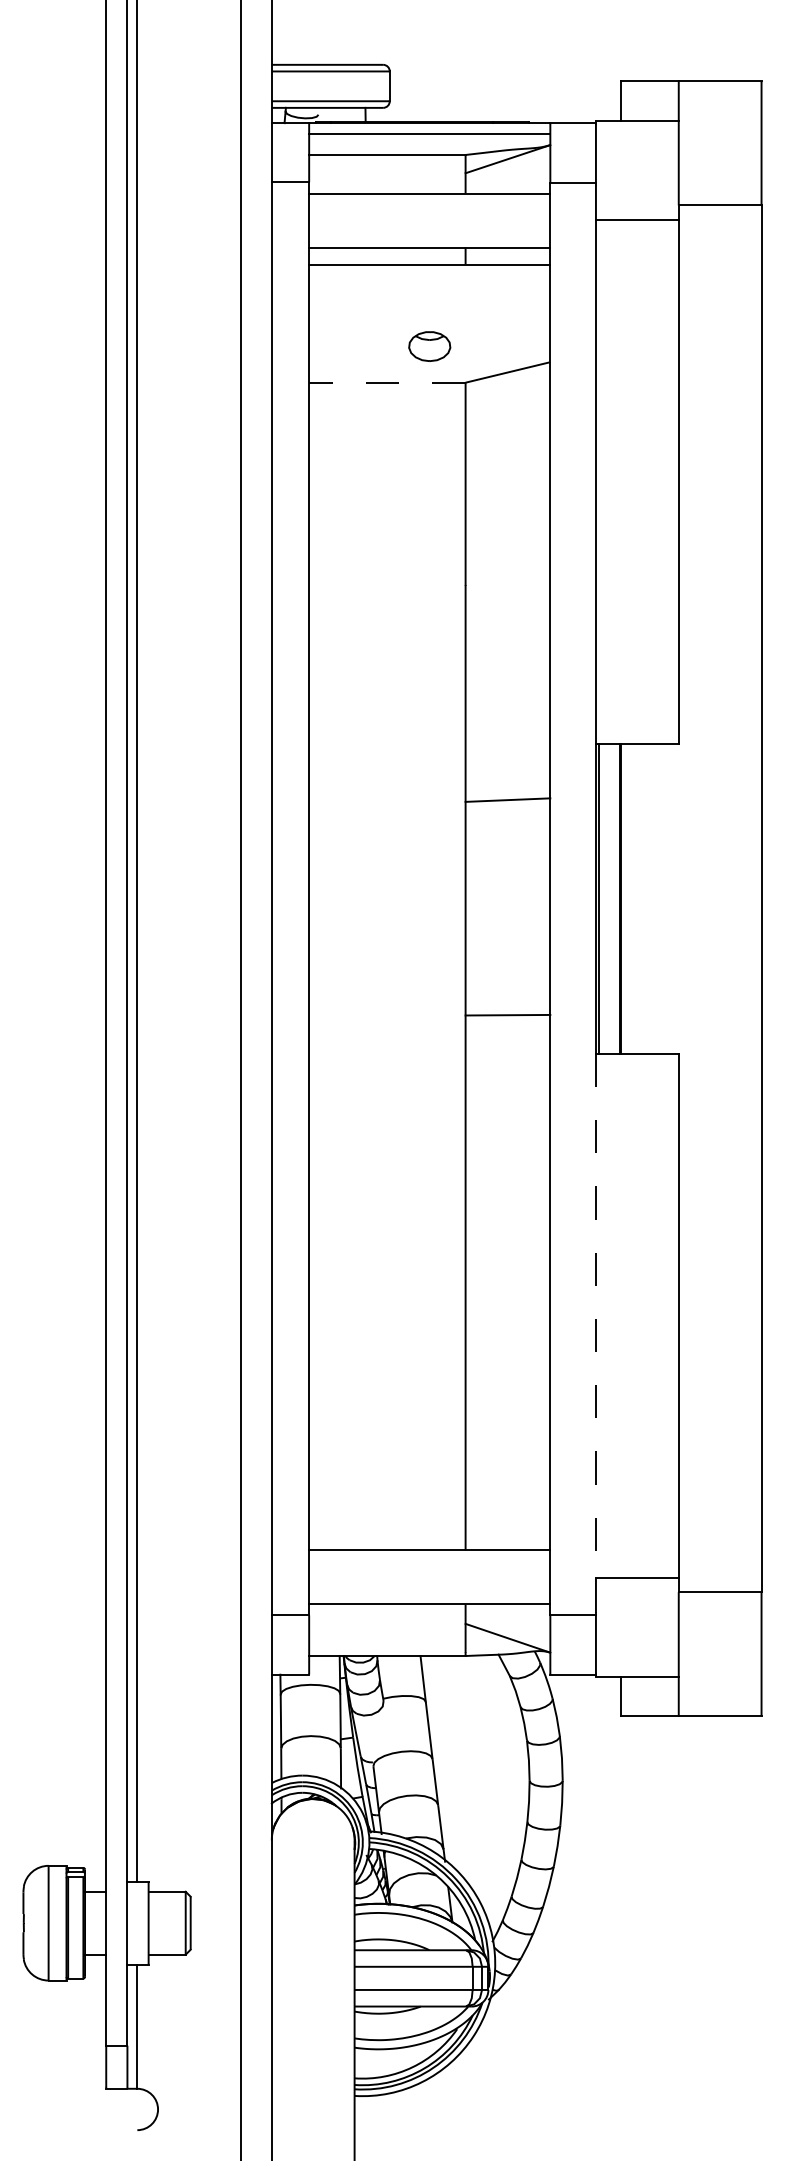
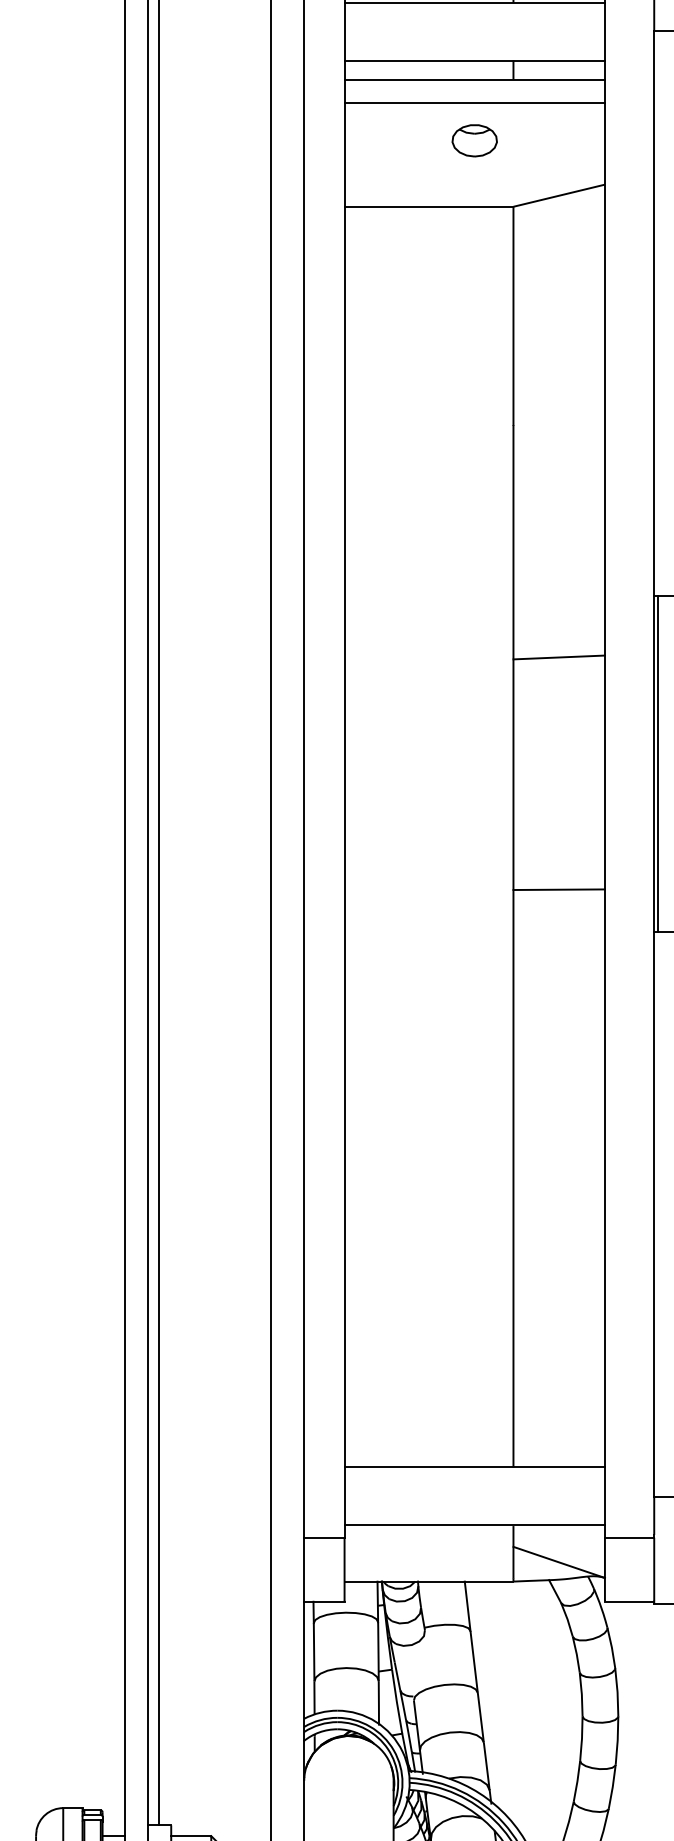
line: (429, 286) -> (474, 102), added
part: (429, 346) -> (474, 140), moved
line: (386, 382) -> (428, 206), dashed -> solid
line: (595, 1315) -> (653, 1213), dashed -> solid

